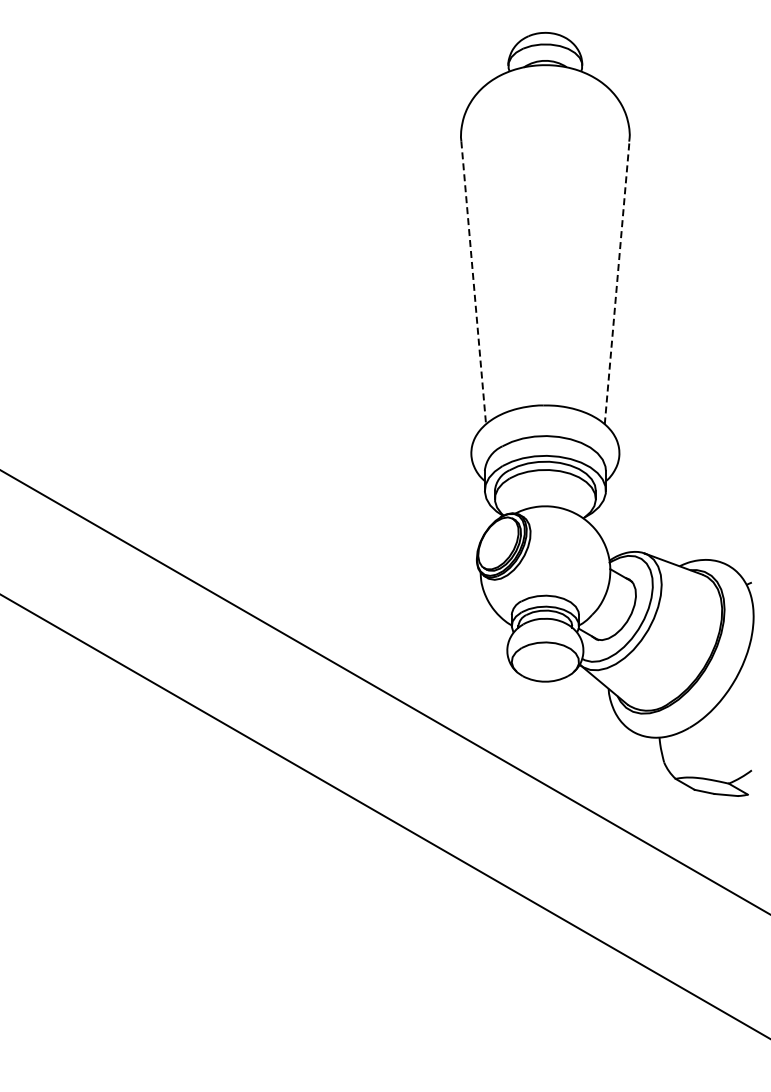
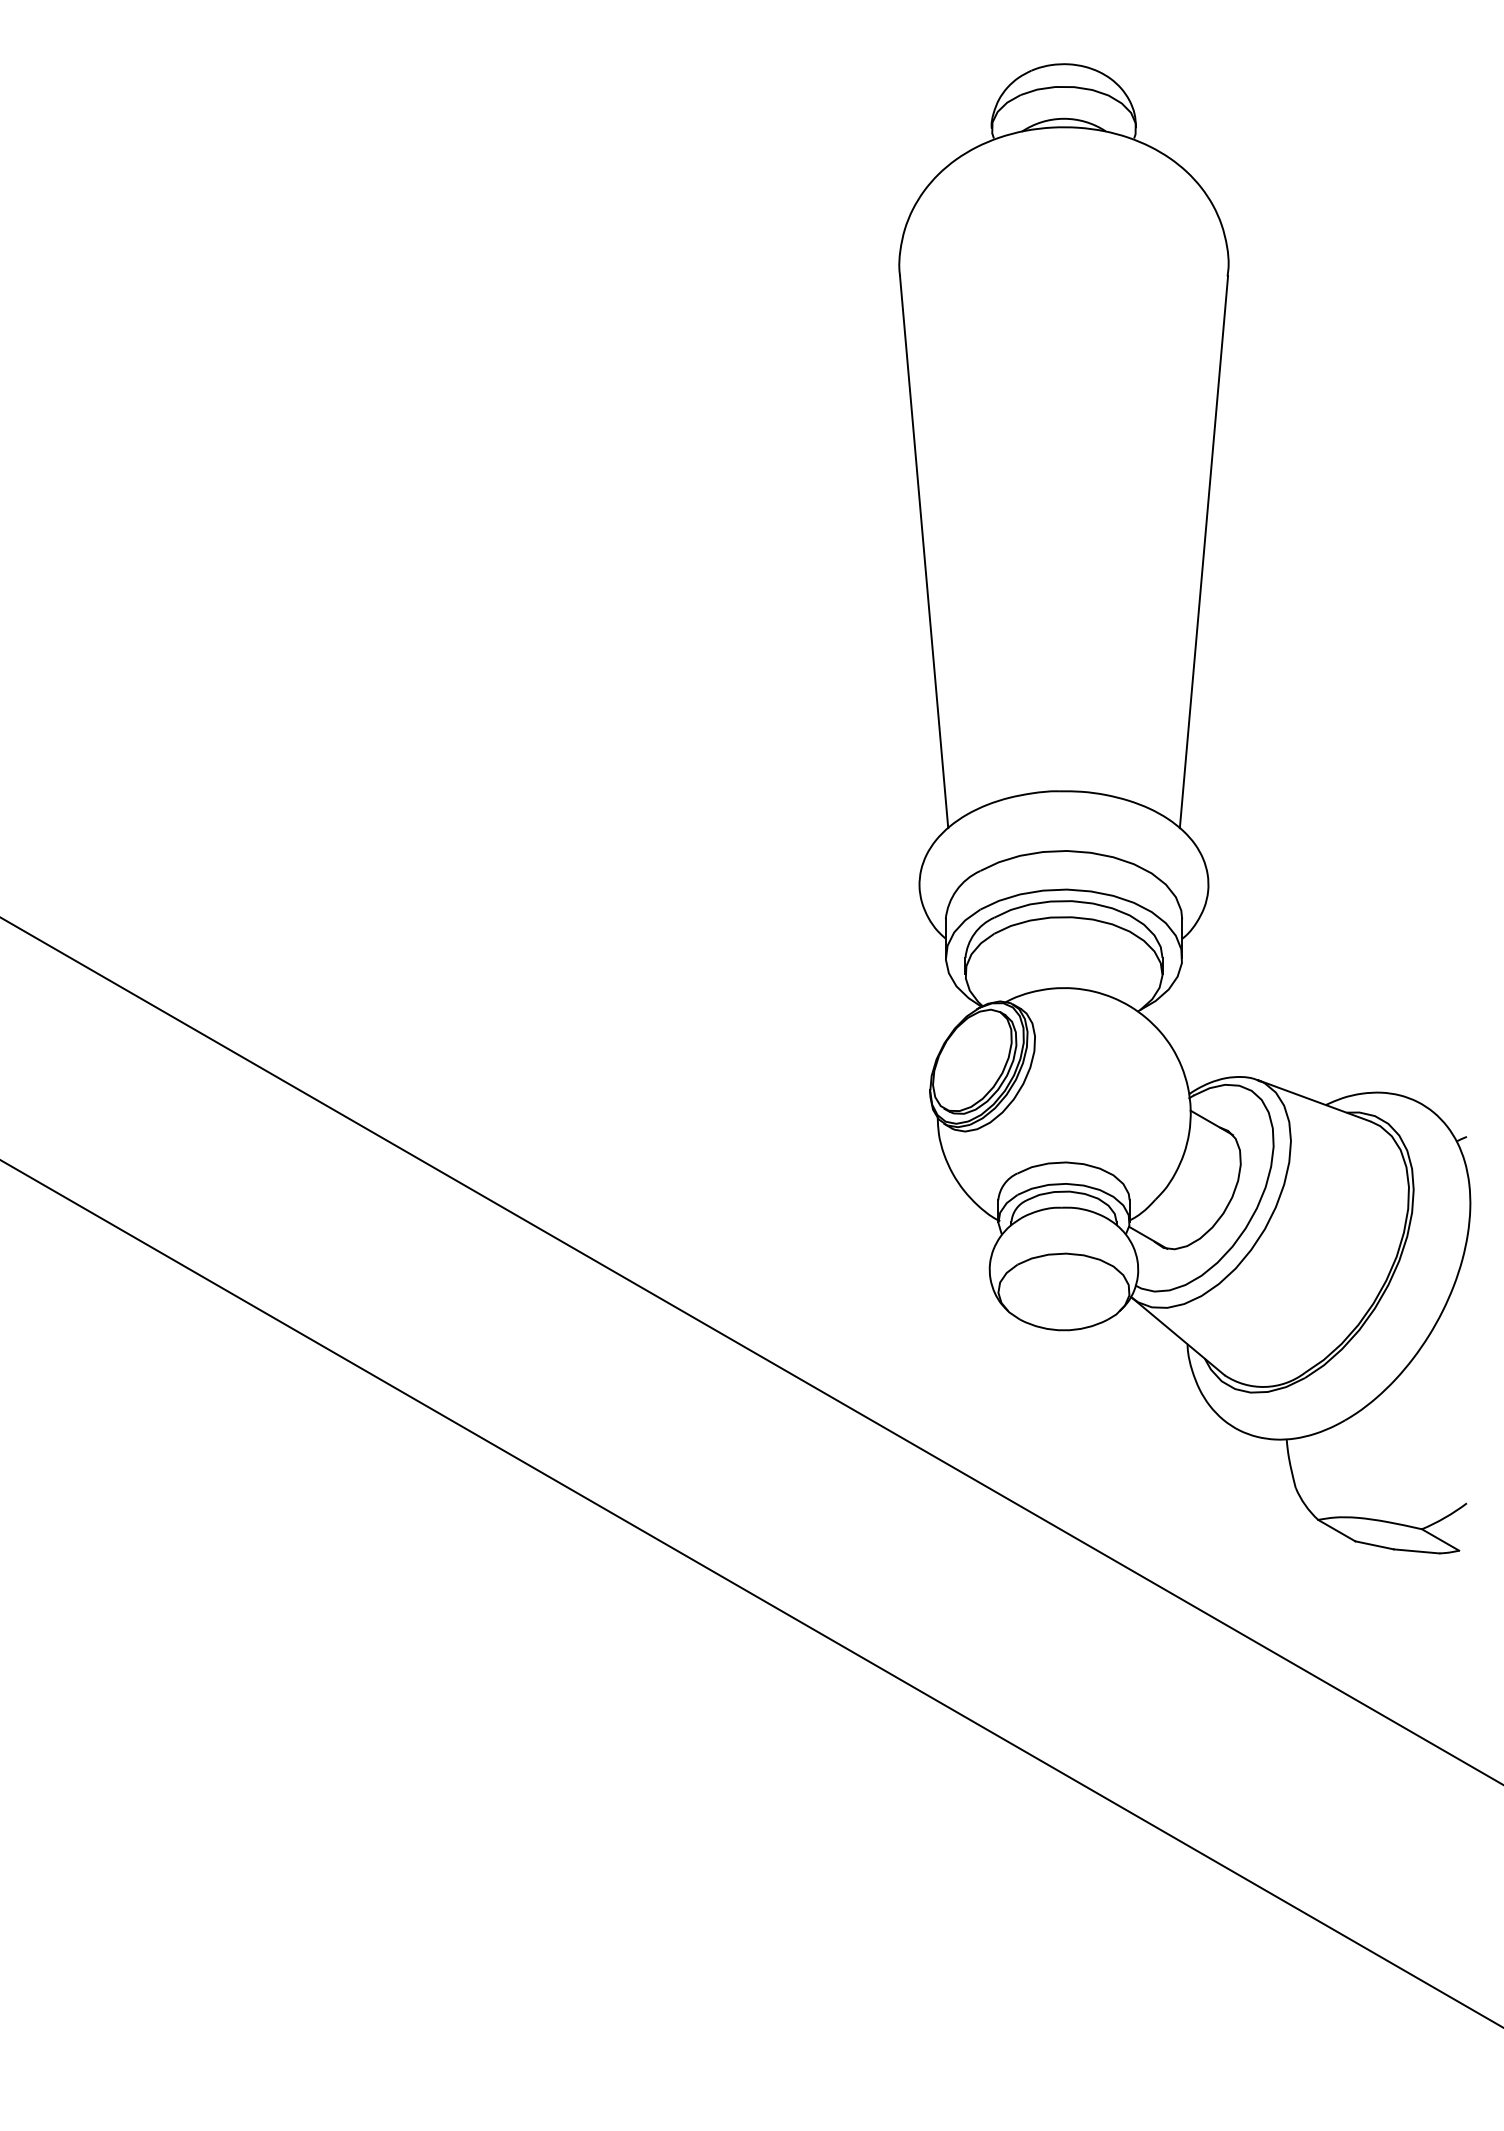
line: (473, 282) -> (923, 551), dashed -> solid
line: (617, 282) -> (1204, 551), dashed -> solid

